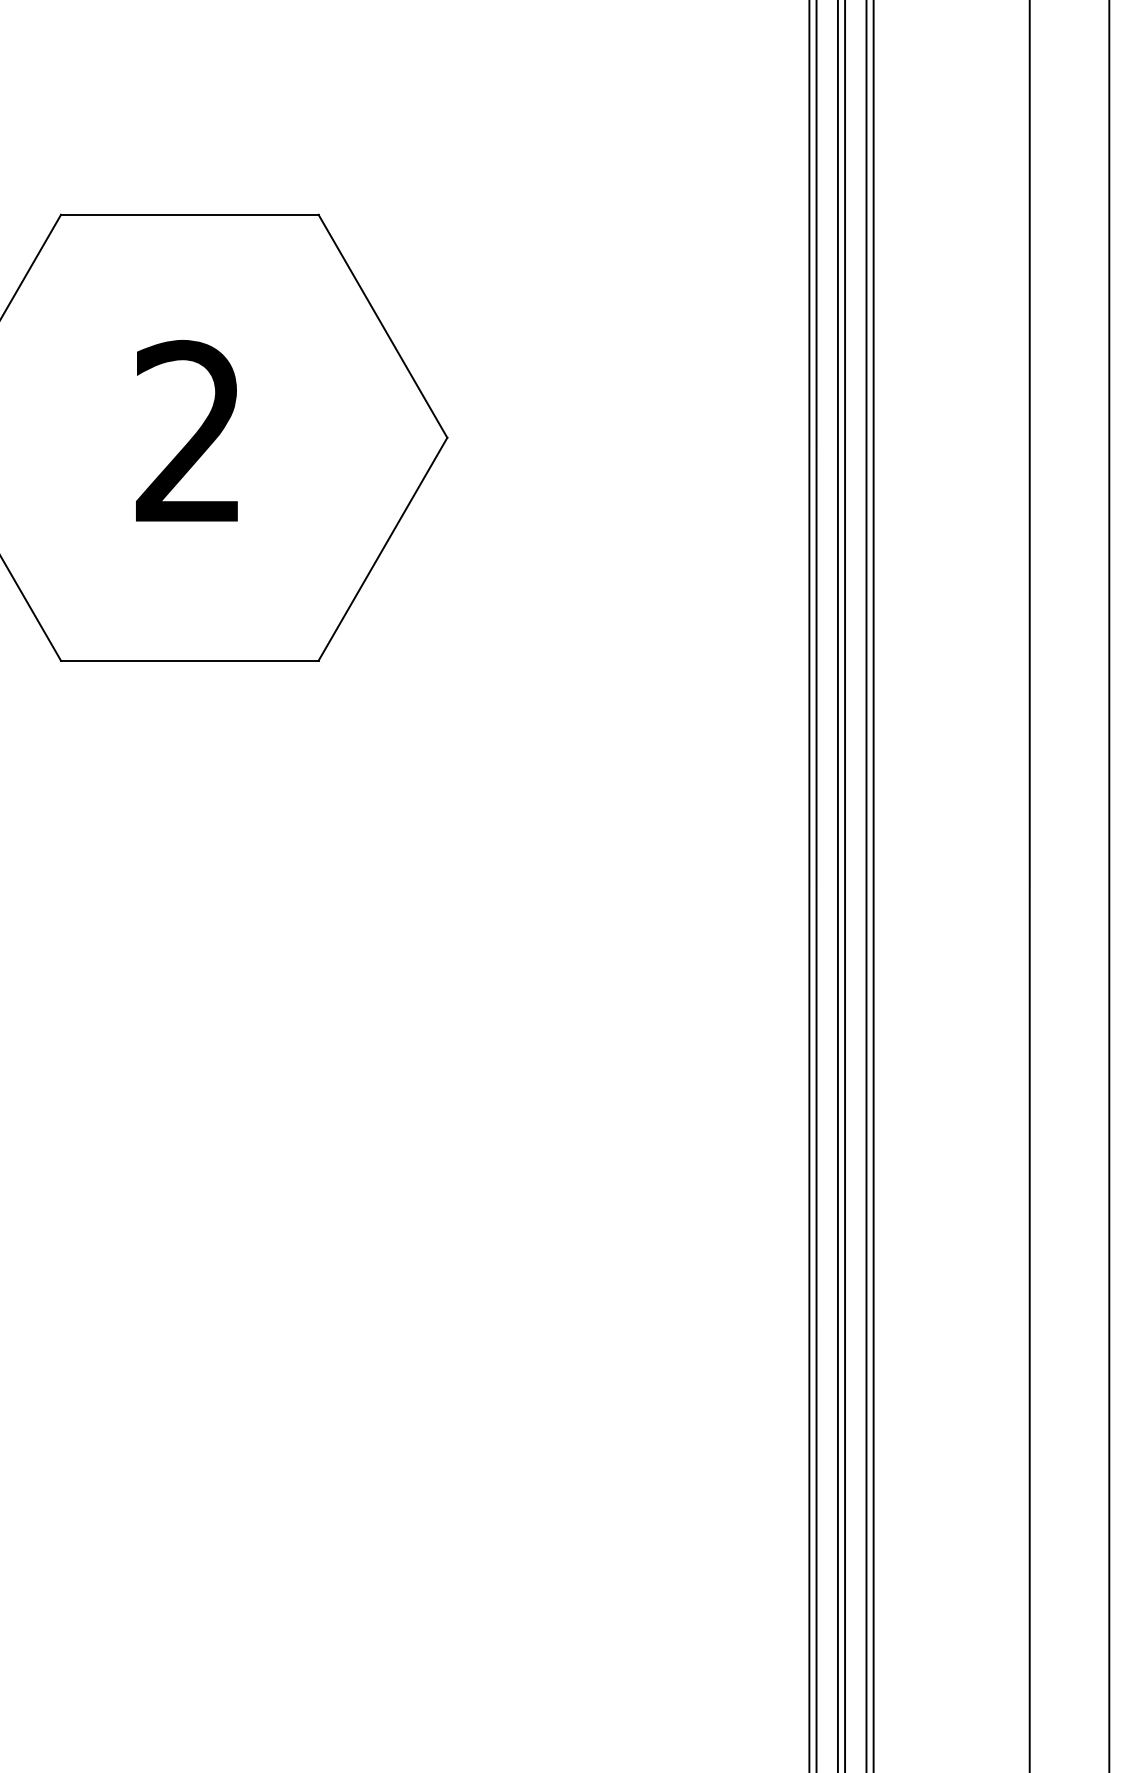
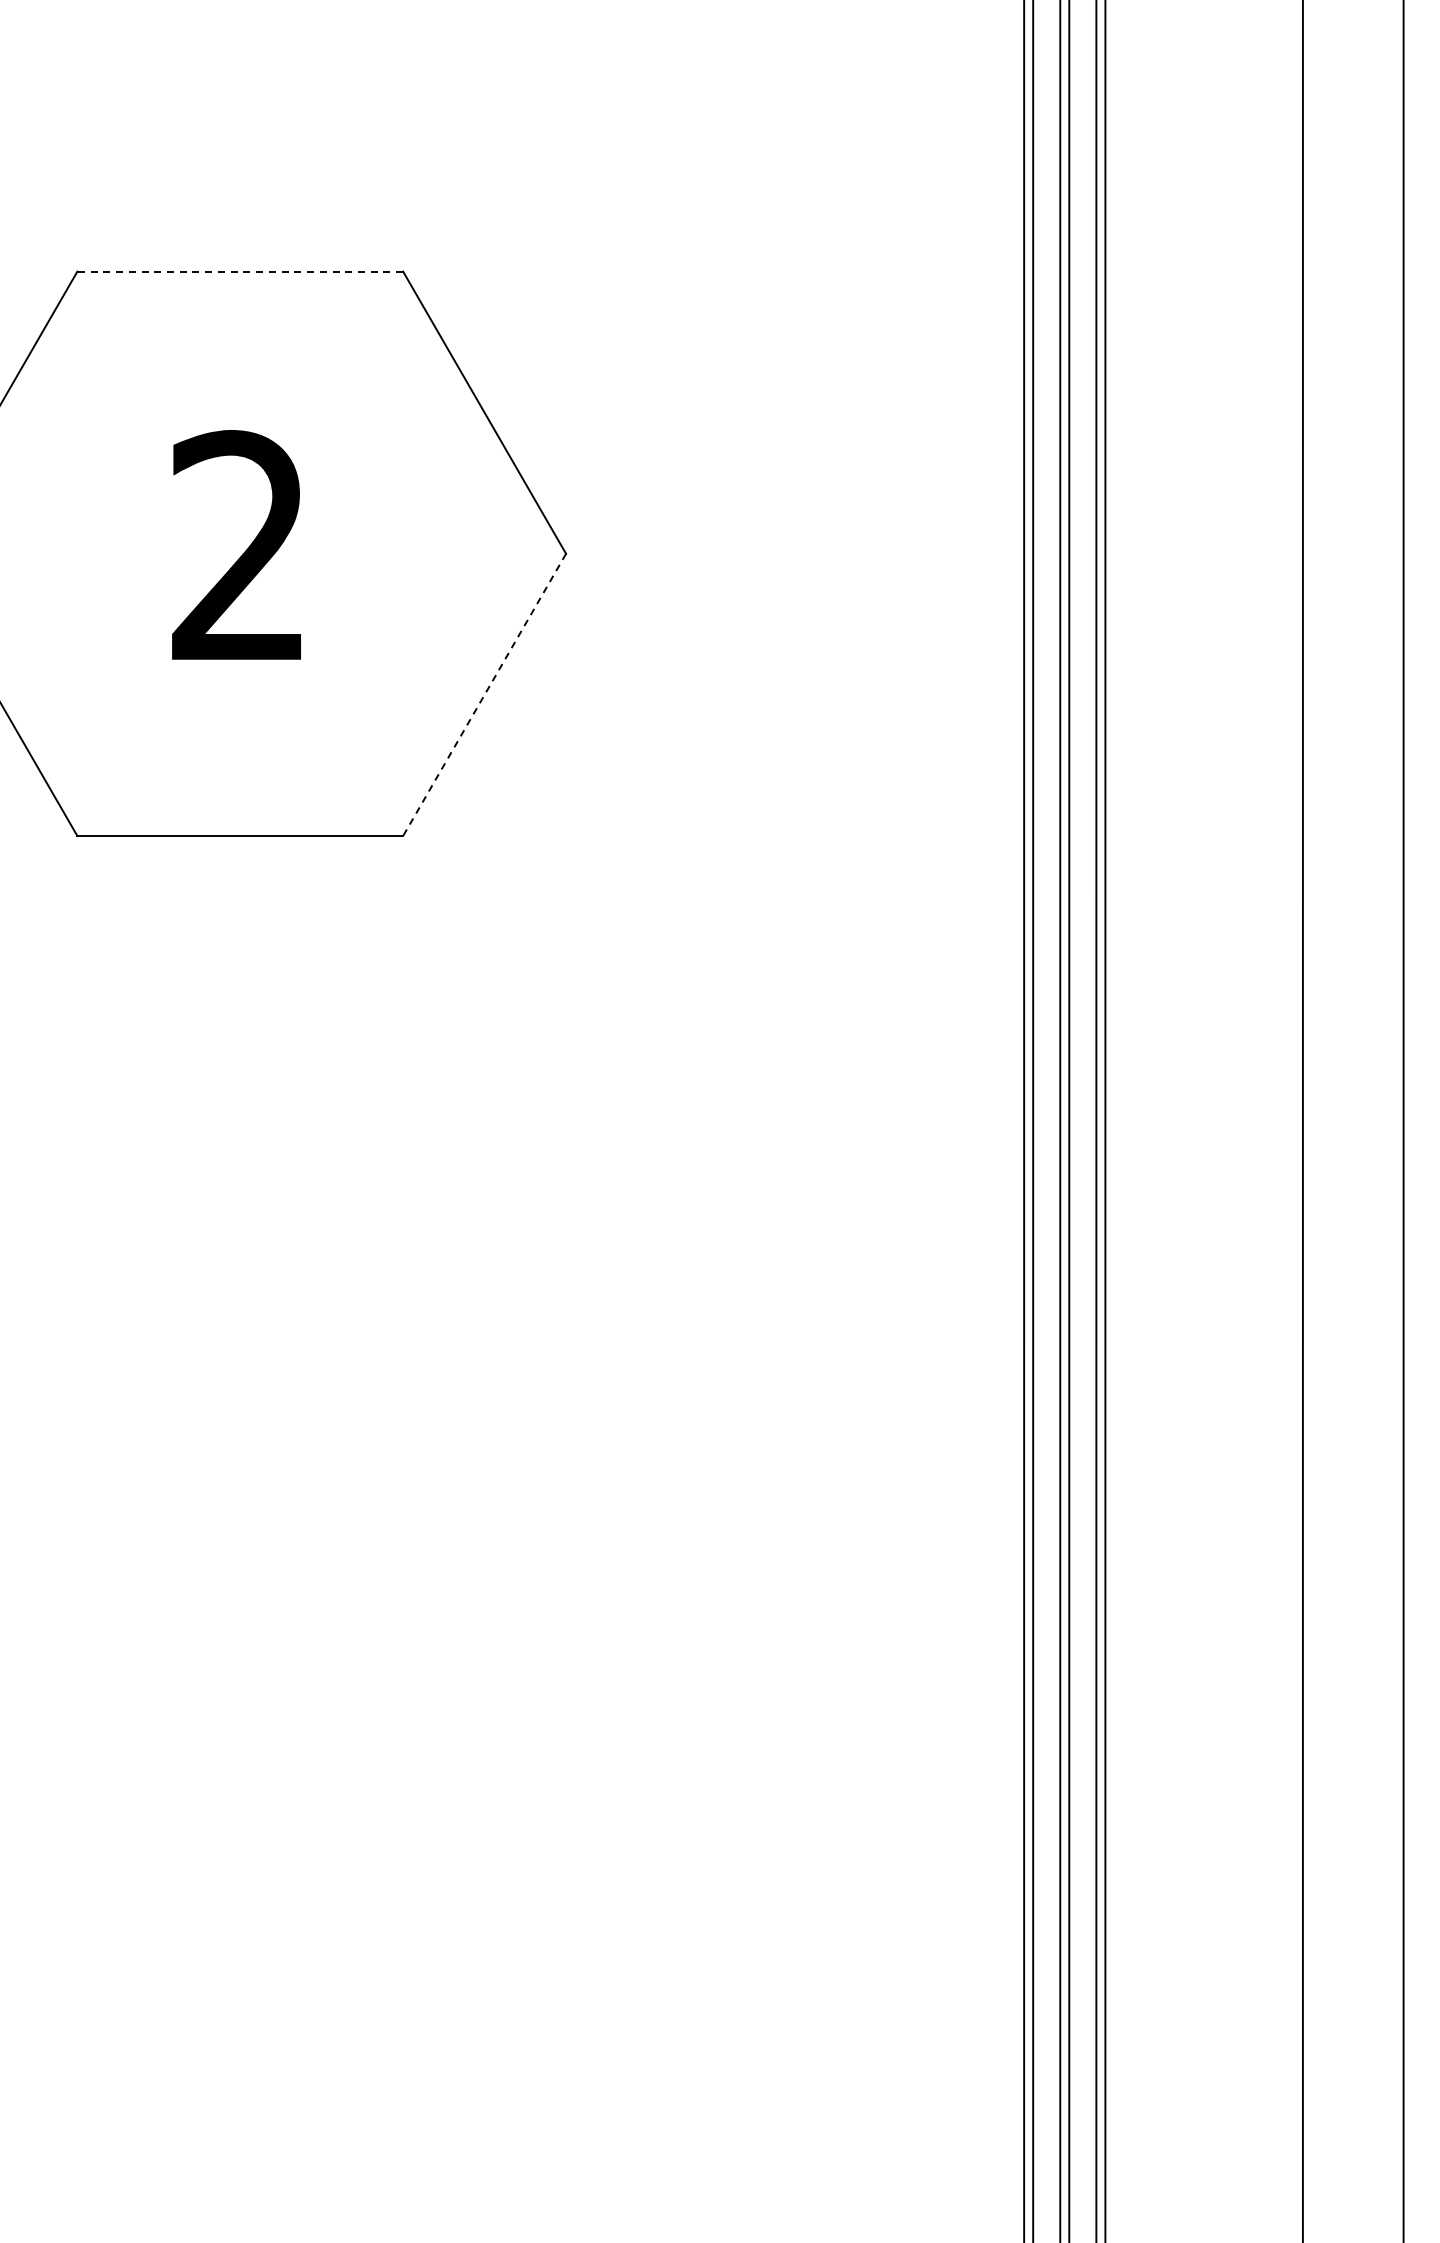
line: (190, 214) -> (240, 271), solid -> dashed
line: (382, 548) -> (484, 694), solid -> dashed

